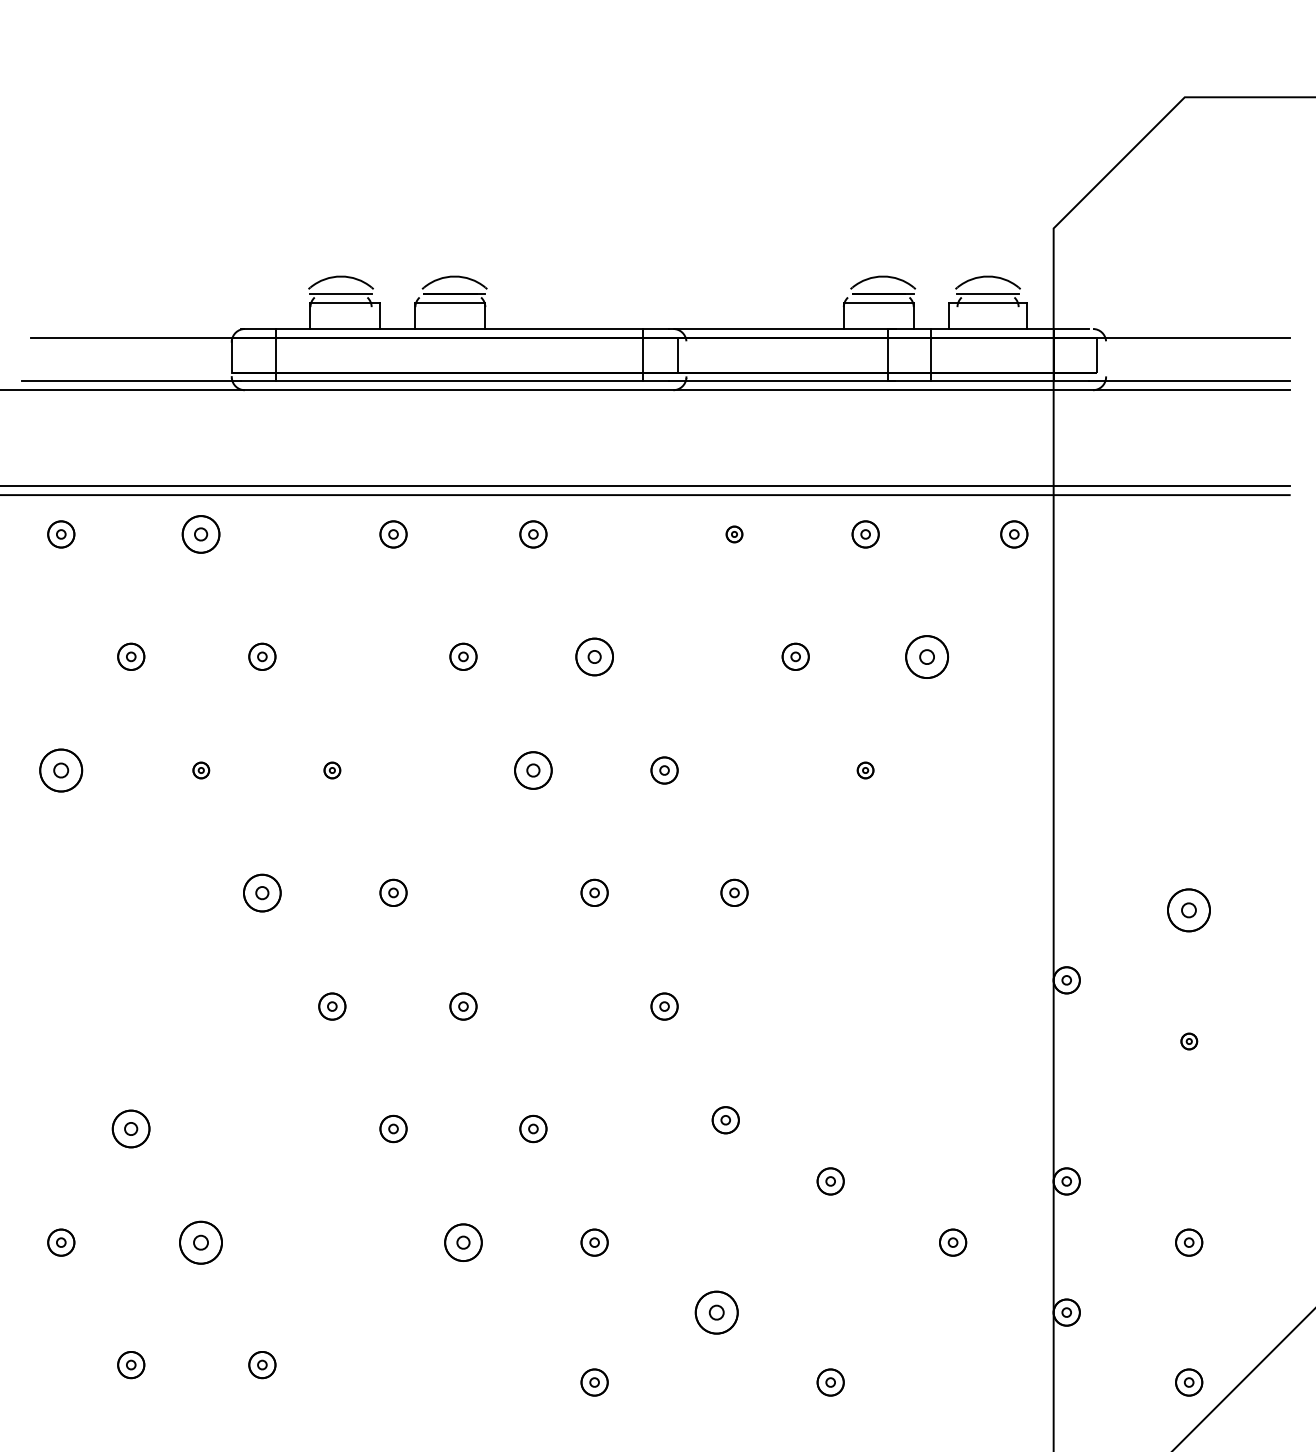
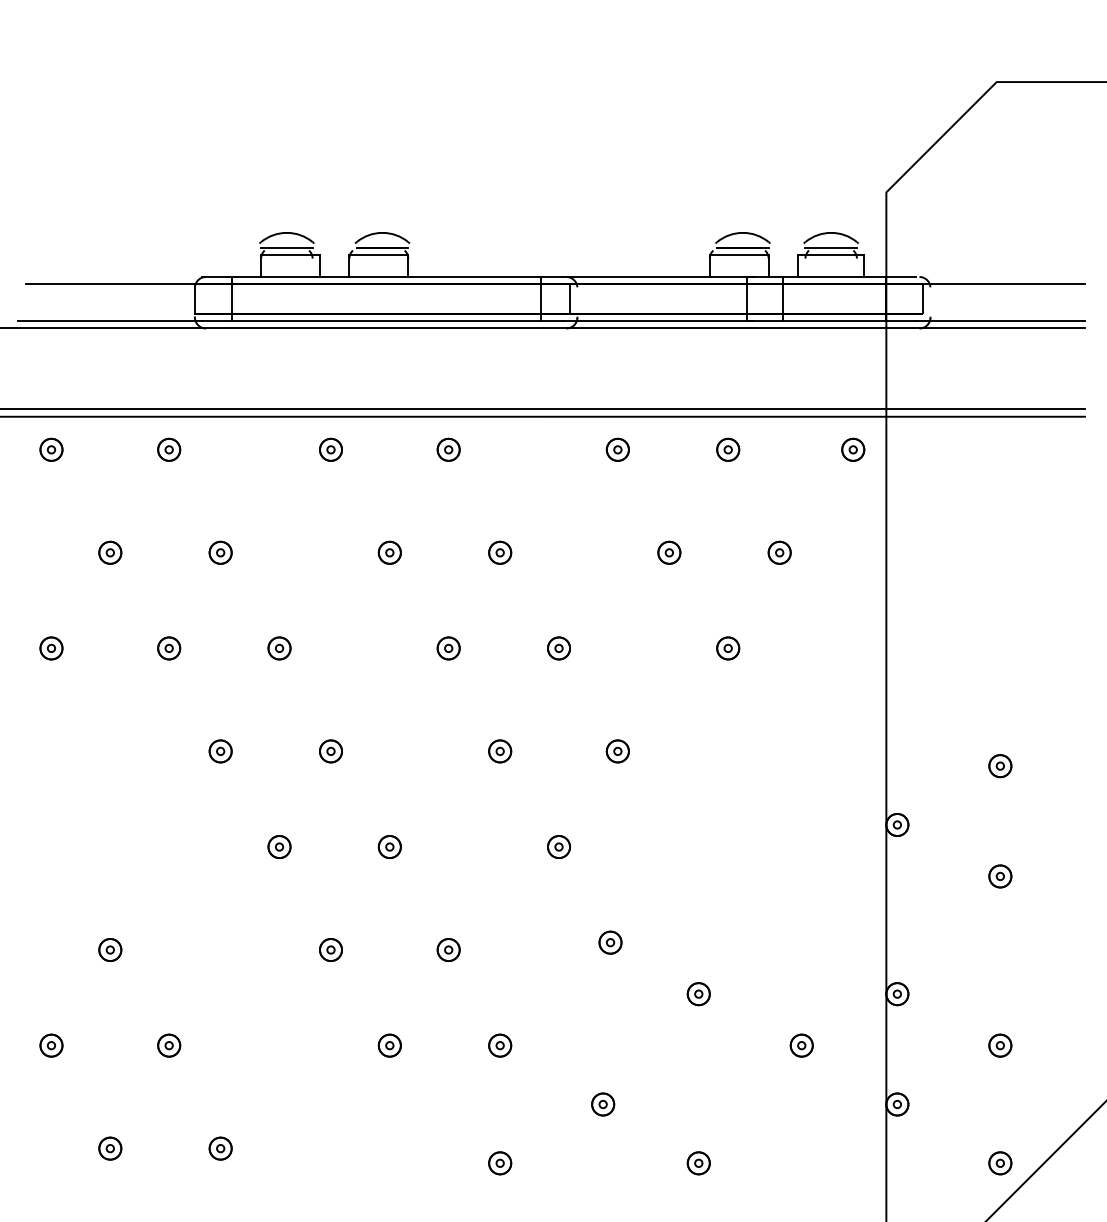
part: (201, 534) -> (169, 449), size x0.71
part: (734, 534) -> (617, 449), size x1.67
part: (594, 656) -> (500, 552), size x0.71
part: (926, 656) -> (779, 552), size x0.62
part: (61, 770) -> (51, 648), size x0.62
part: (201, 770) -> (169, 648), size x1.67
part: (332, 770) -> (279, 648), size x1.67
part: (533, 770) -> (448, 648), size x0.71
part: (865, 770) -> (728, 648), size x1.67
part: (262, 892) -> (220, 751), size x0.71
part: (1189, 910) -> (1000, 766), size x0.62
part: (1189, 1041) -> (1000, 876), size x1.67
part: (131, 1128) -> (110, 949), size x0.71
part: (201, 1242) -> (169, 1045), size x0.62
part: (463, 1242) -> (389, 1045), size x0.71
part: (717, 1312) -> (603, 1104), size x0.62

